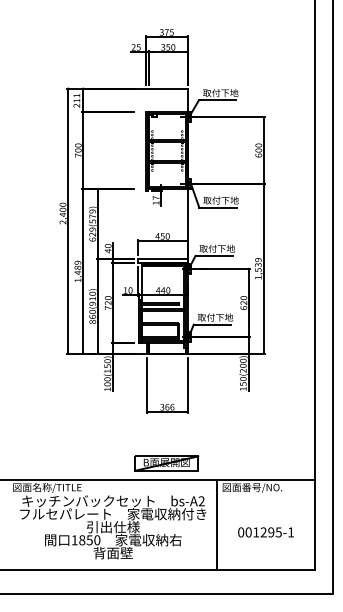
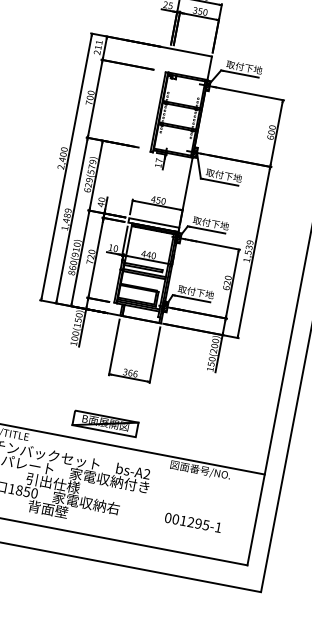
part: (166, 463) -> (105, 423), moved
line: (217, 525) -> (158, 501), removed
text: (265, 532) -> (192, 522), moved

